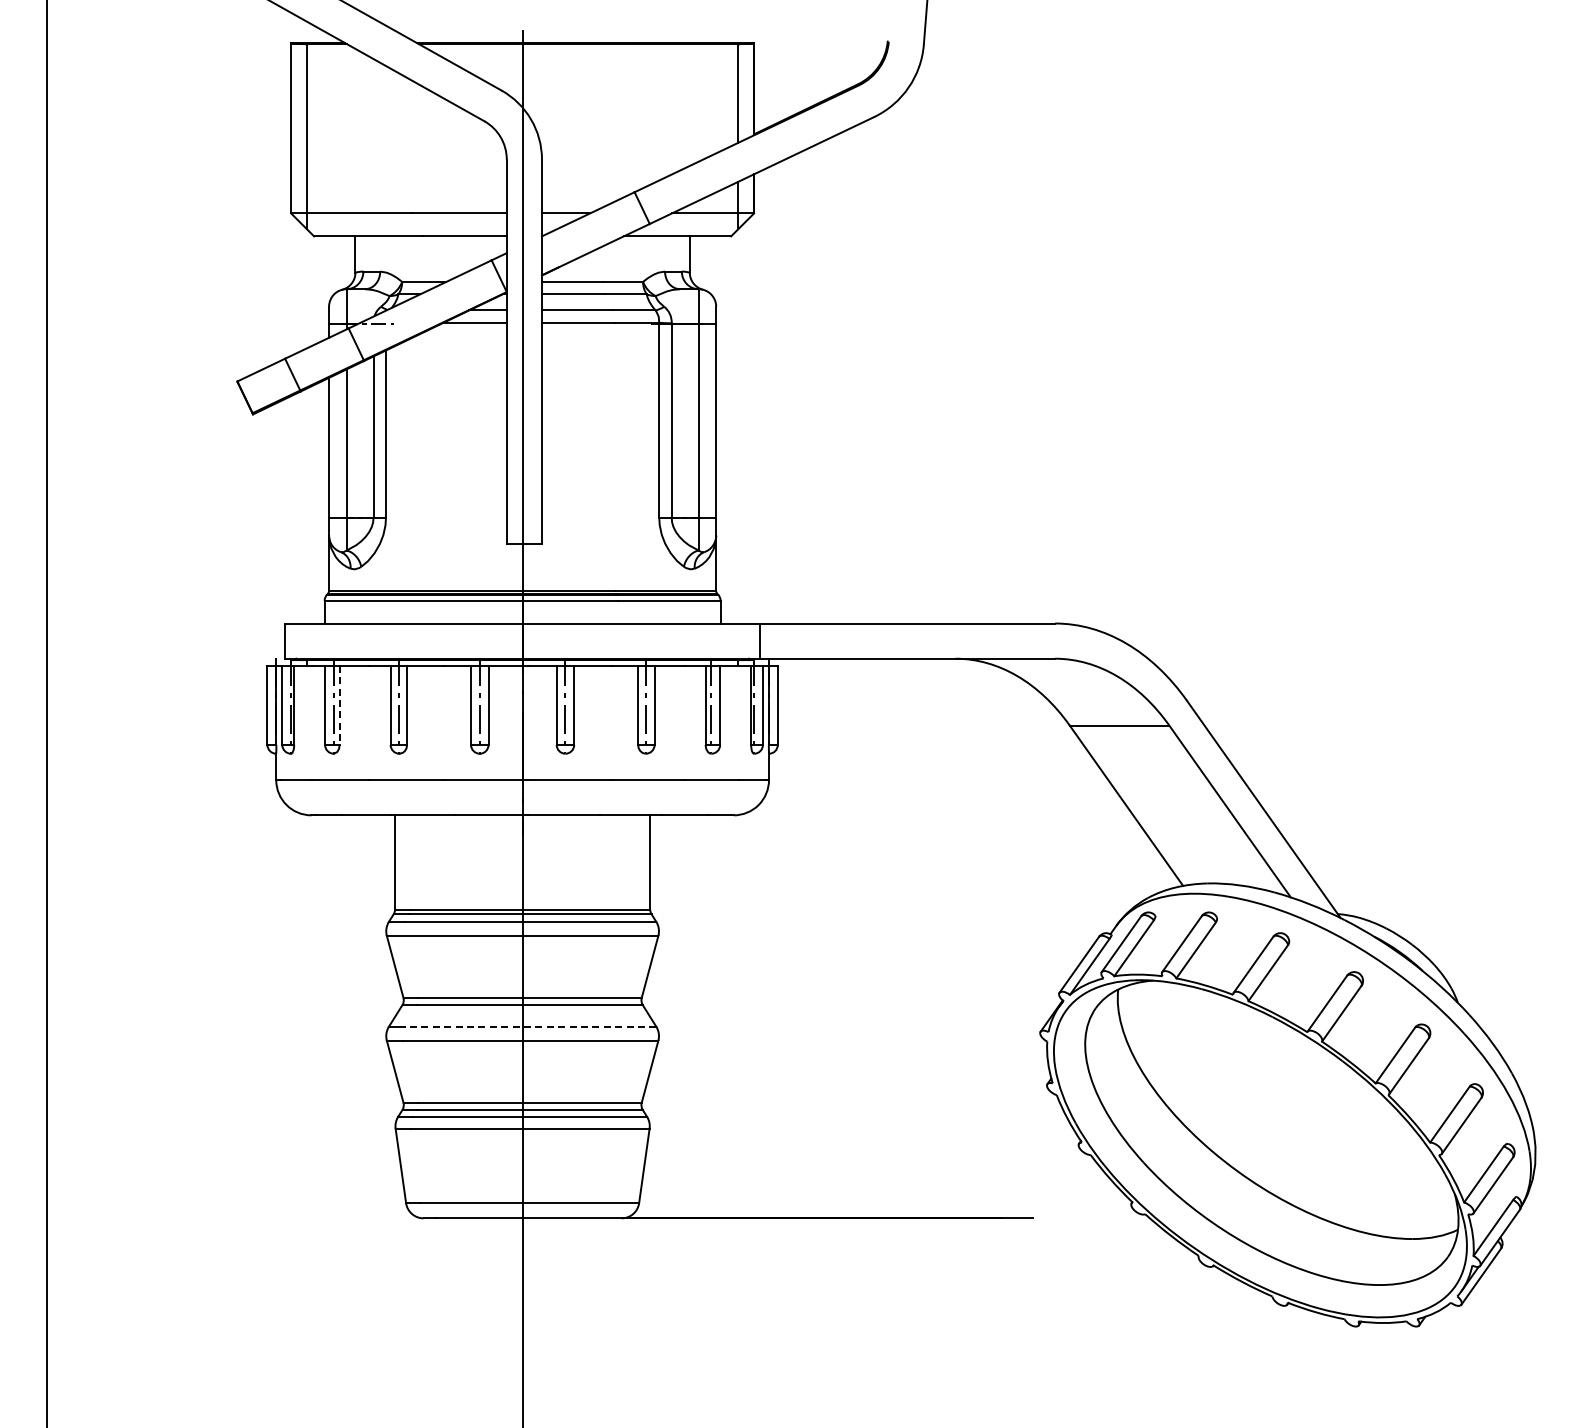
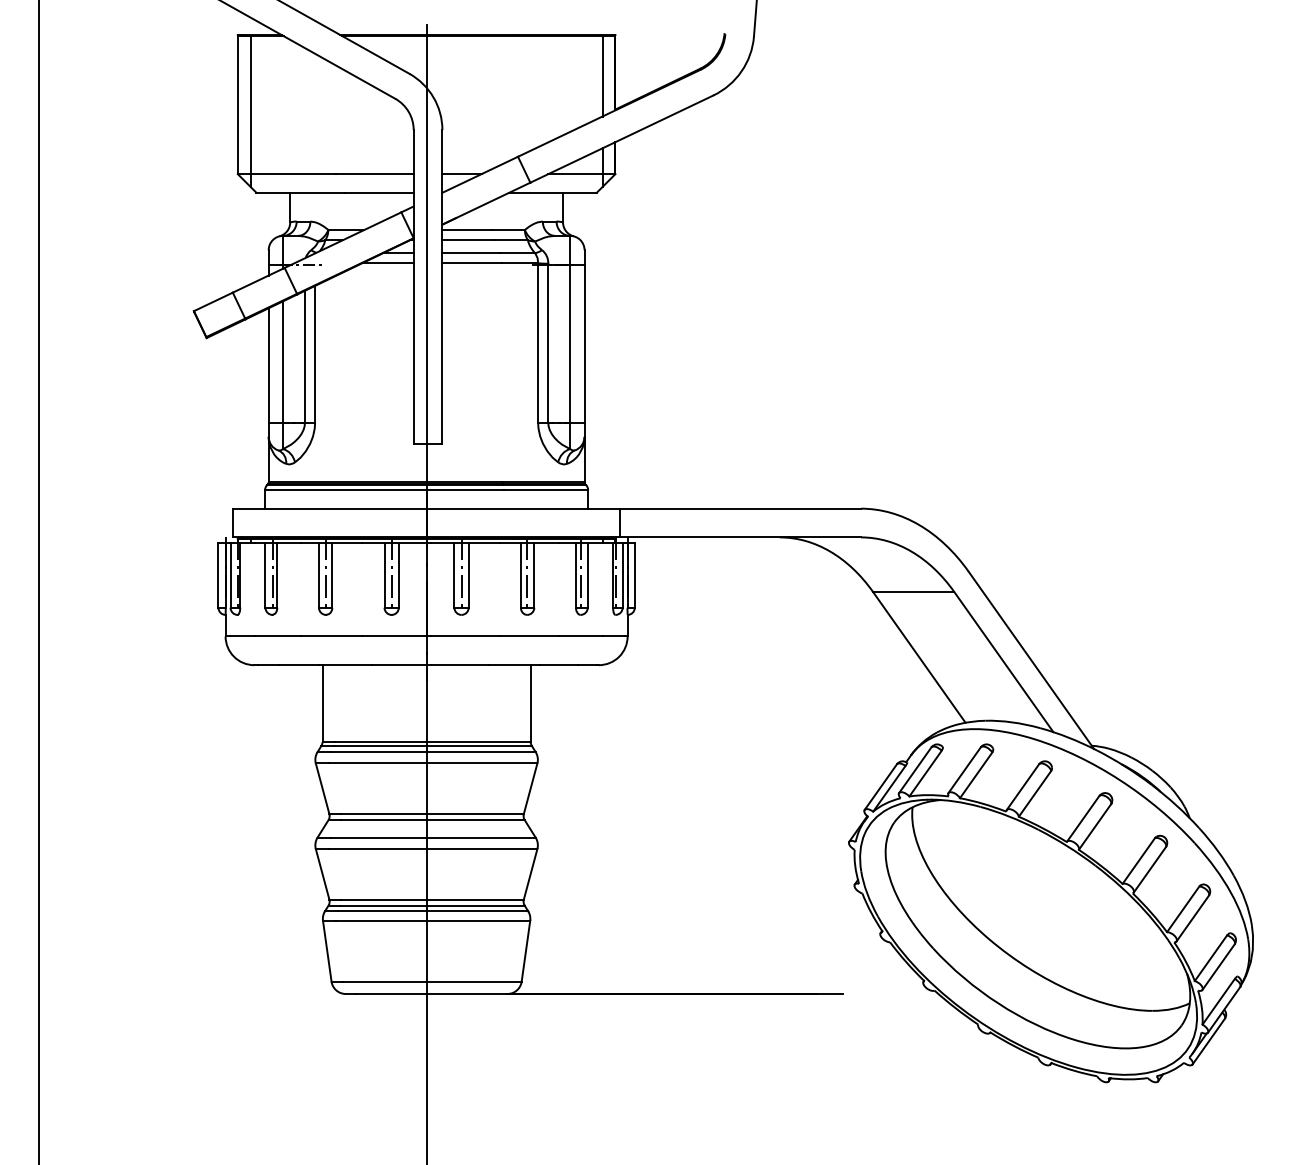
line: (339, 705) -> (277, 575), dashed -> solid
line: (530, 1026) -> (433, 837), dashed -> solid

